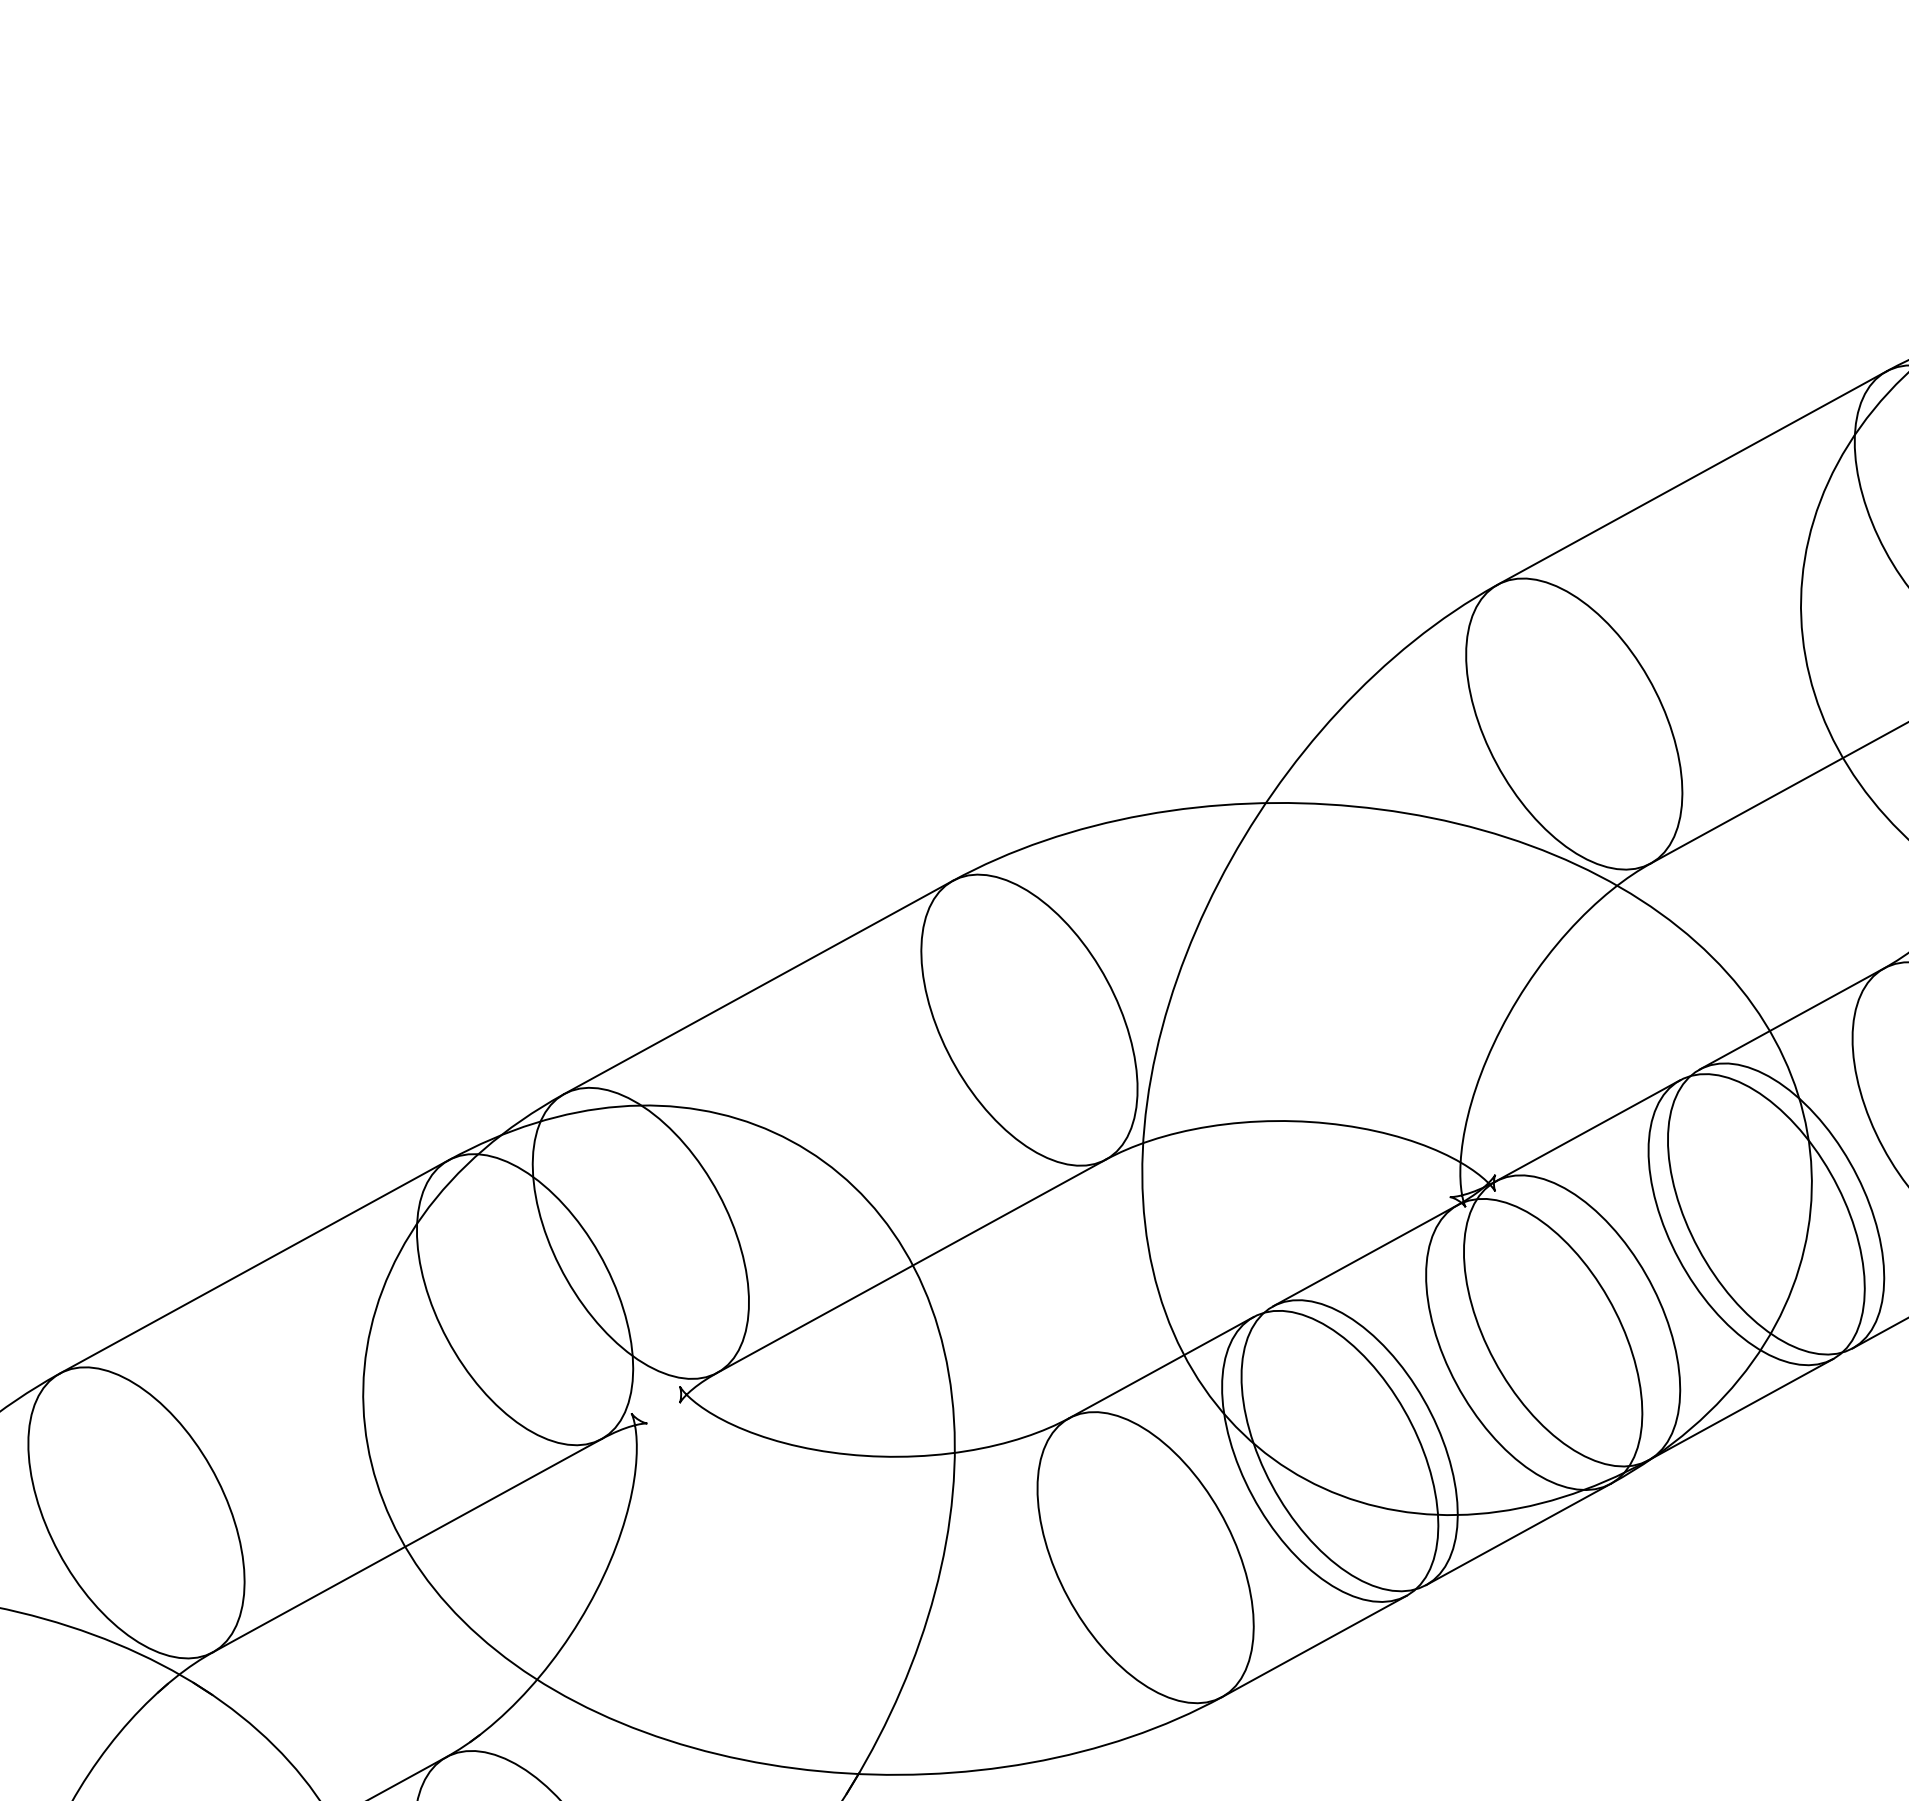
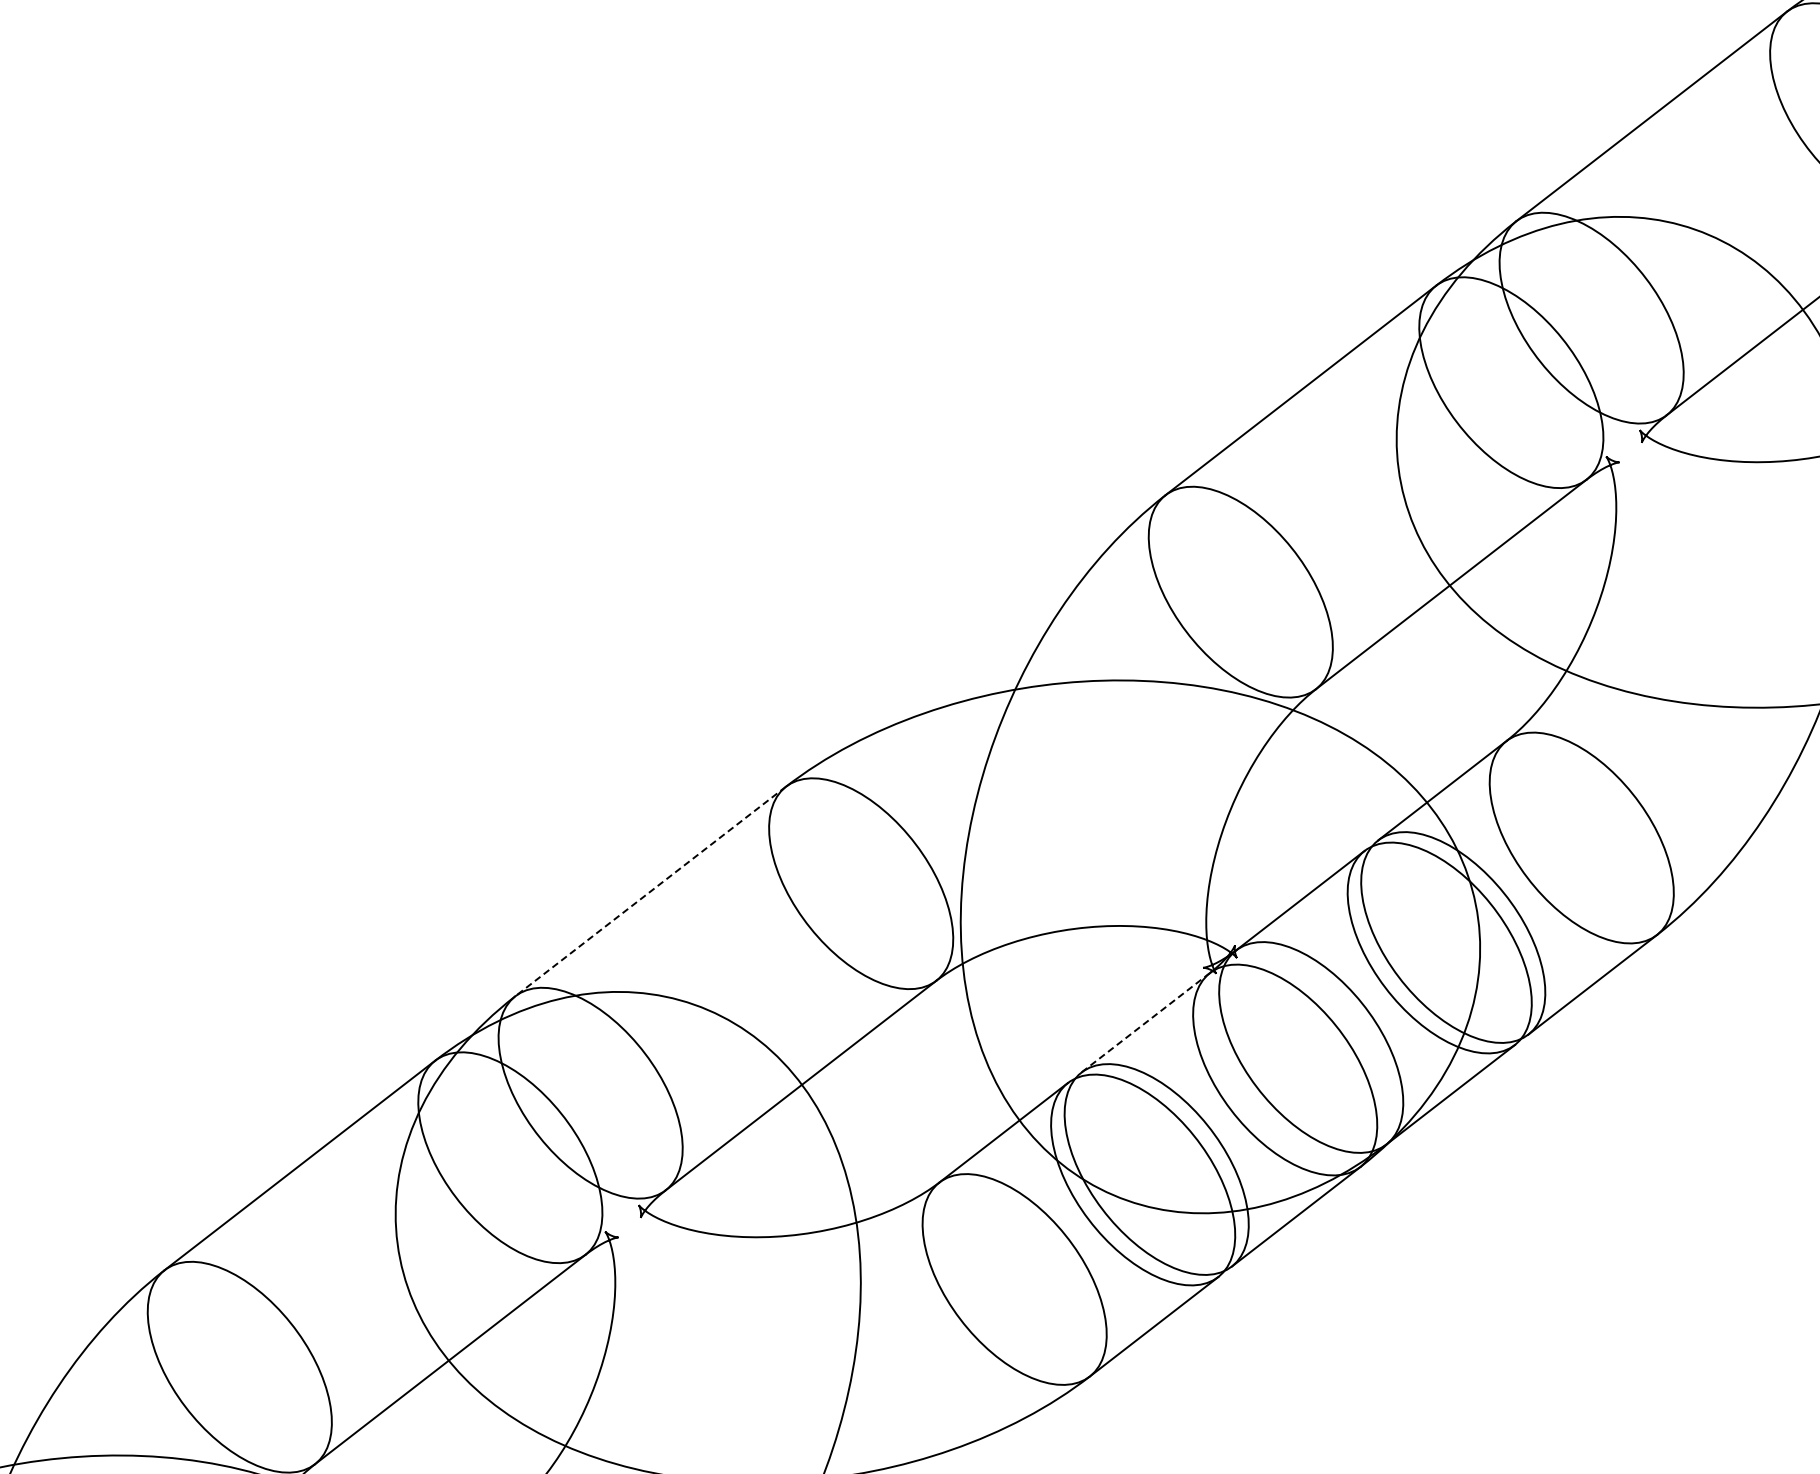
line: (758, 987) -> (650, 891), solid -> dashed
line: (1364, 1256) -> (1145, 1023), solid -> dashed

